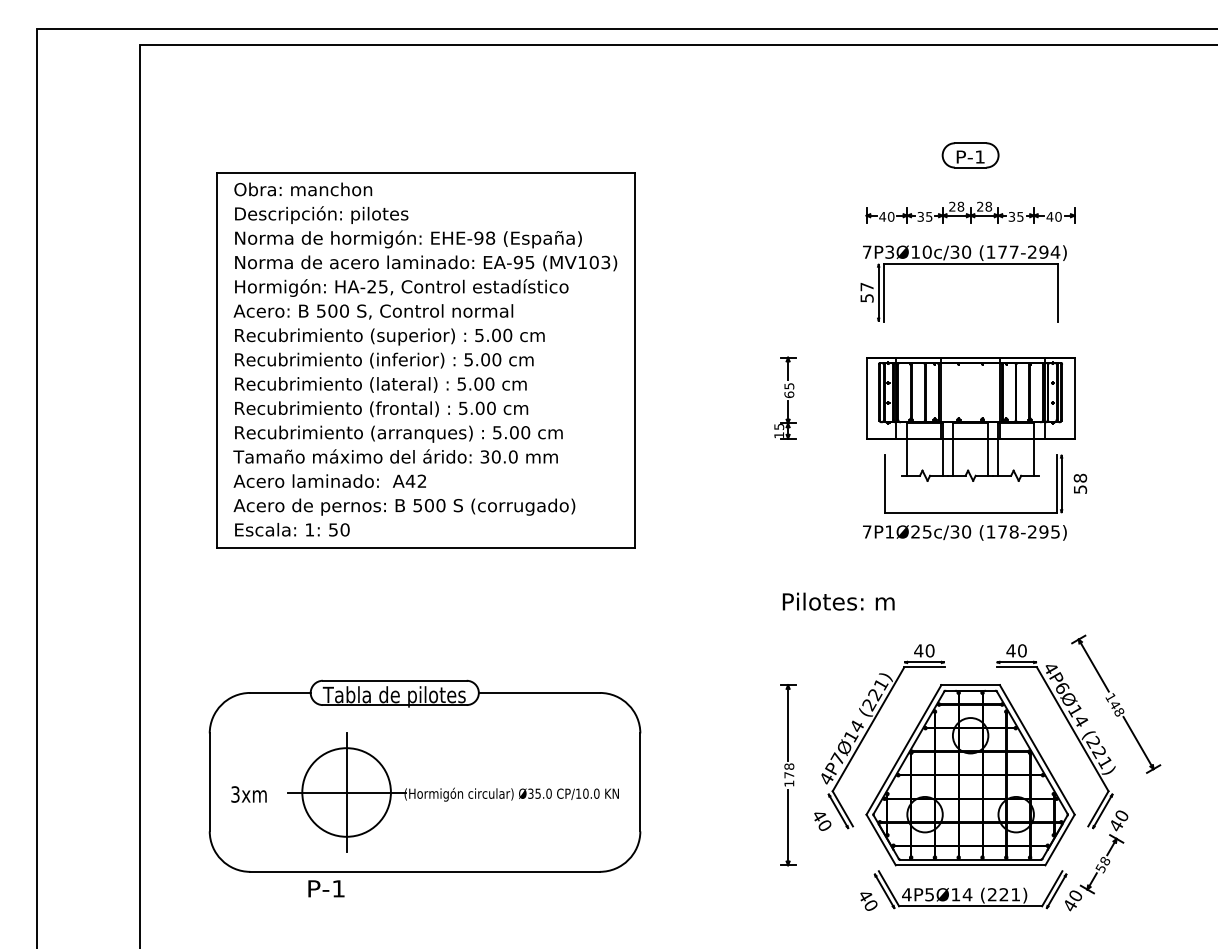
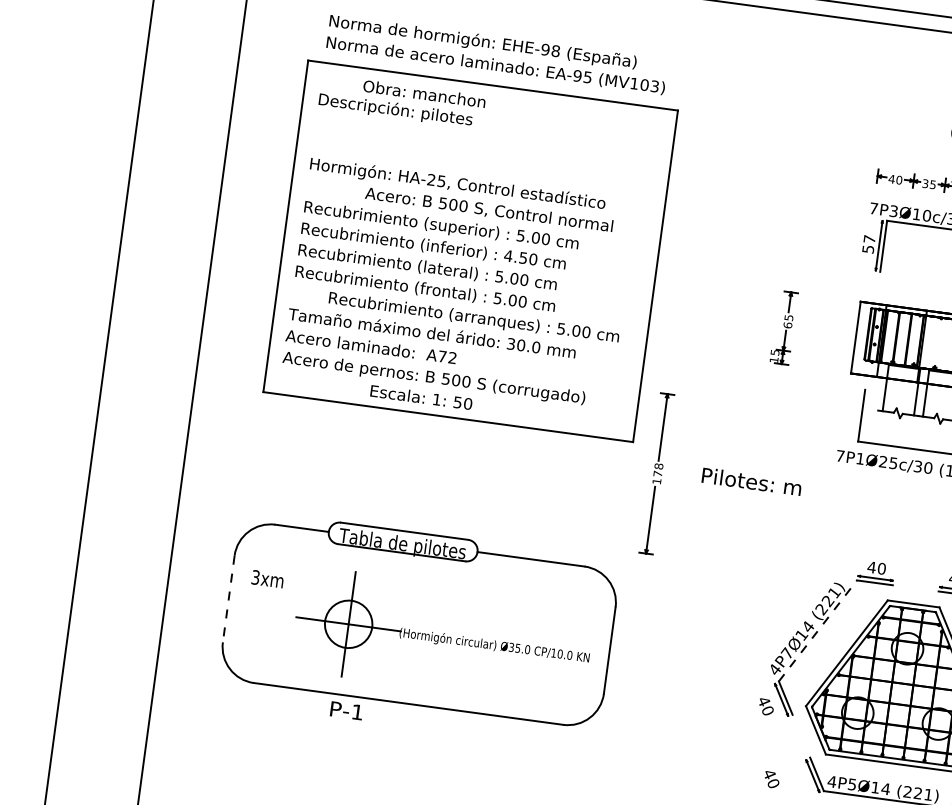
text: (303, 189) -> (424, 94), moved
text: (426, 250) -> (497, 54), moved
text: (373, 311) -> (489, 210), moved
text: (477, 359) -> (516, 256), 5.00 -> 4.50
text: (398, 433) -> (473, 317), moved
text: (410, 480) -> (442, 355), A42 -> A72
text: (292, 529) -> (421, 397), moved
text: (838, 601) -> (751, 481), moved
line: (868, 728) -> (818, 630), solid -> dashed
part: (788, 775) -> (657, 474), moved
line: (209, 782) -> (228, 599), solid -> dashed
circle: (346, 792) -> (348, 624), size x0.6
text: (248, 794) -> (267, 579), moved
text: (326, 888) -> (346, 710), moved
text: (868, 901) -> (771, 779), moved

